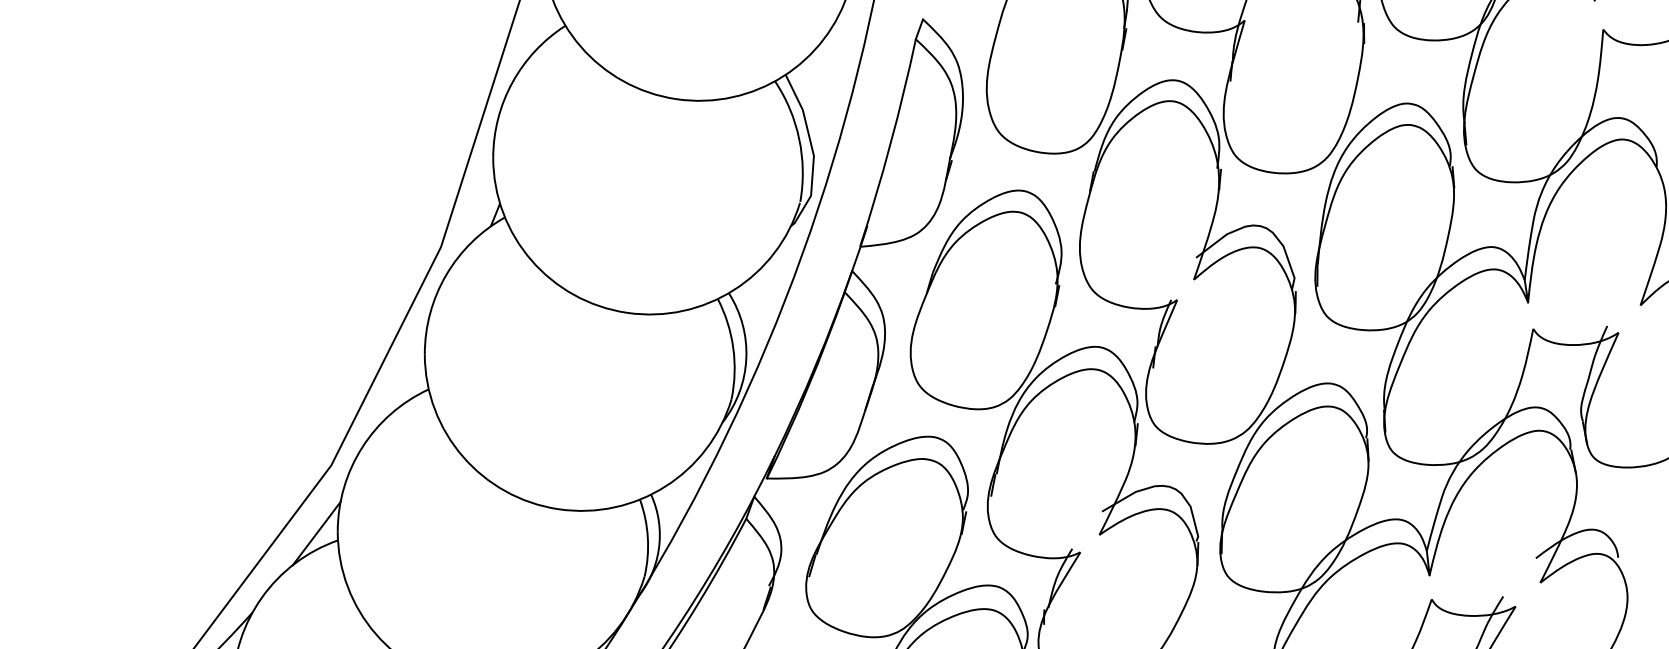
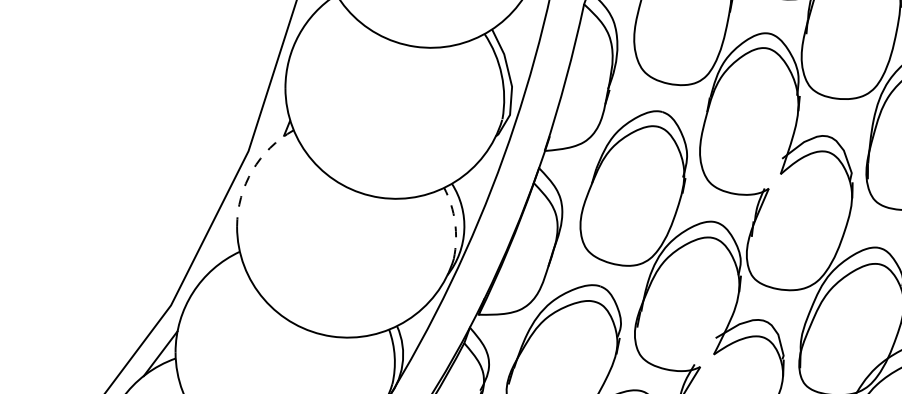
arc: (446, 274) -> (252, 170), solid -> dashed
arc: (733, 347) -> (455, 222), solid -> dashed

